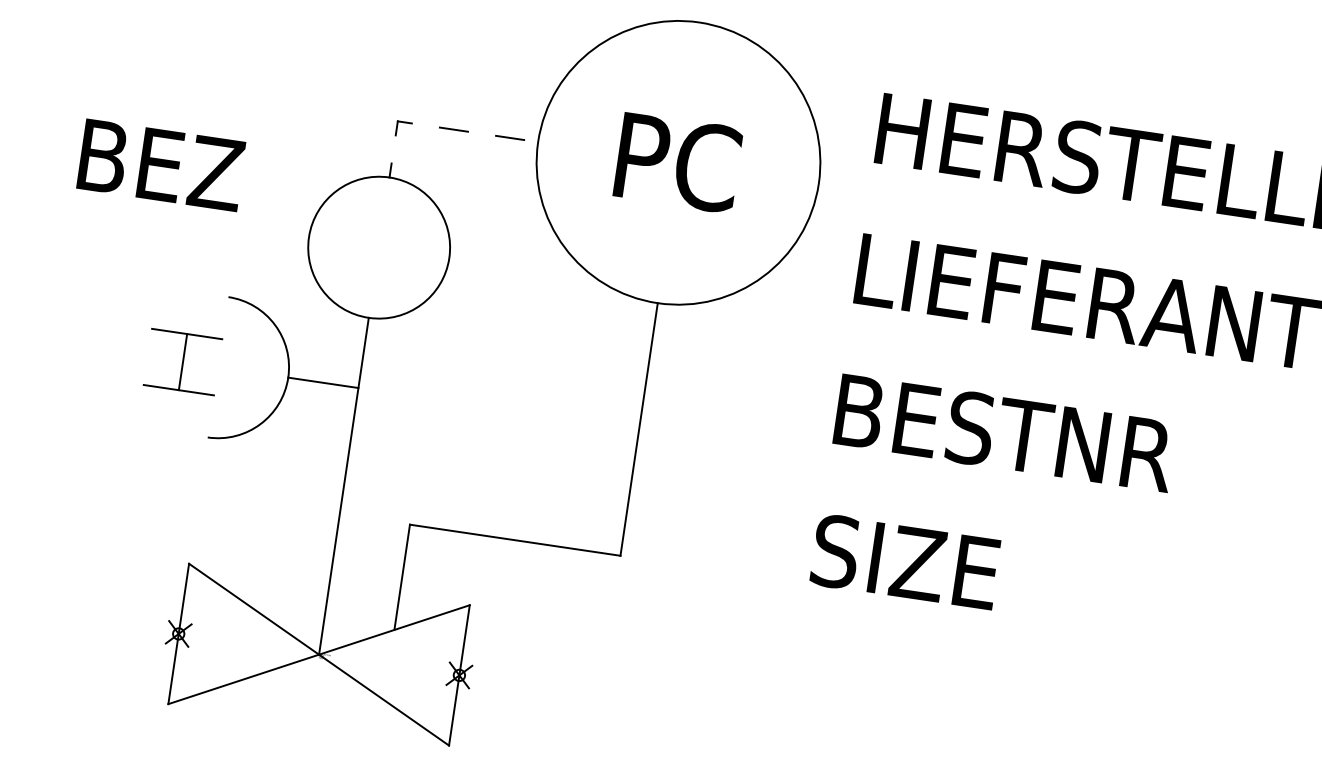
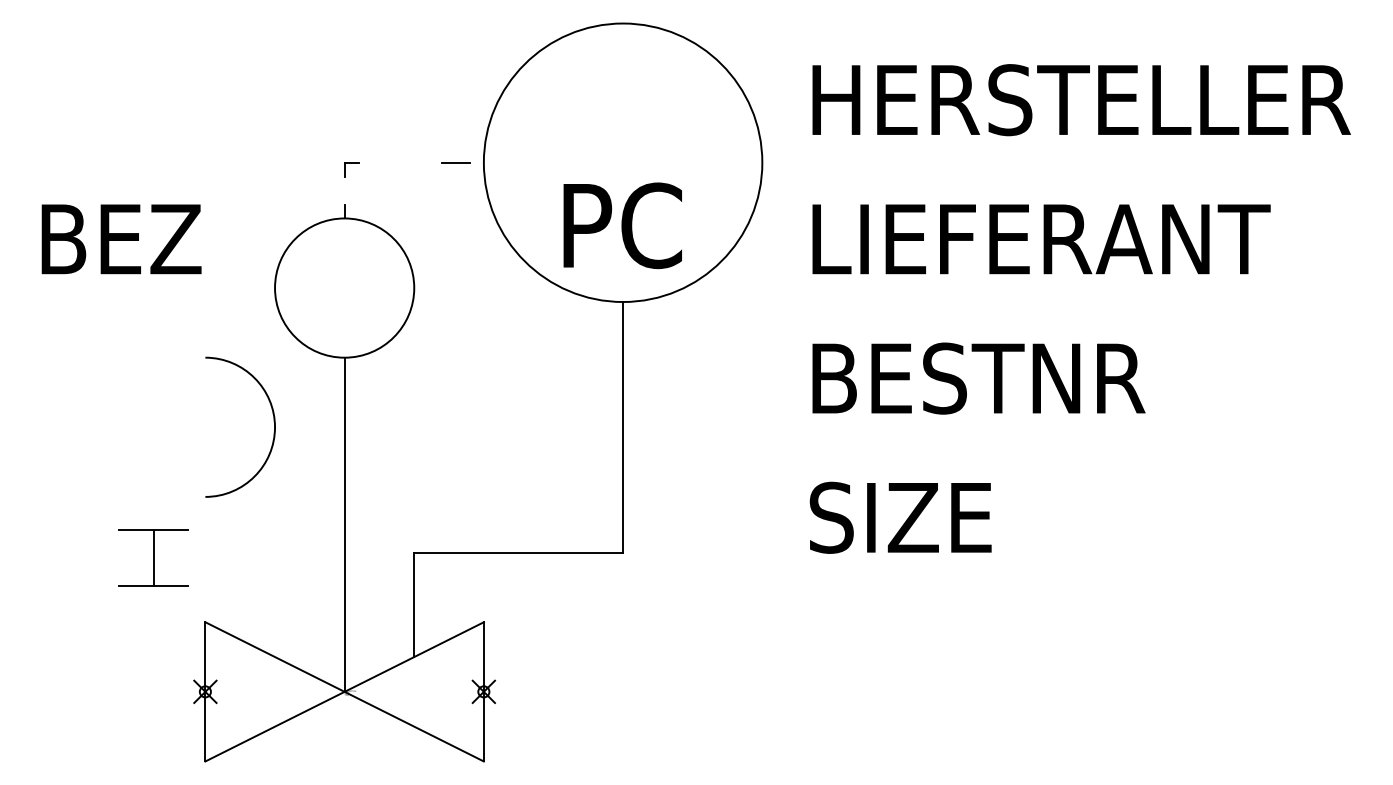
line: (454, 129) -> (400, 162), removed
text: (677, 162) -> (622, 225), moved
part: (183, 361) -> (153, 557), moved
line: (323, 382) -> (309, 427), removed

